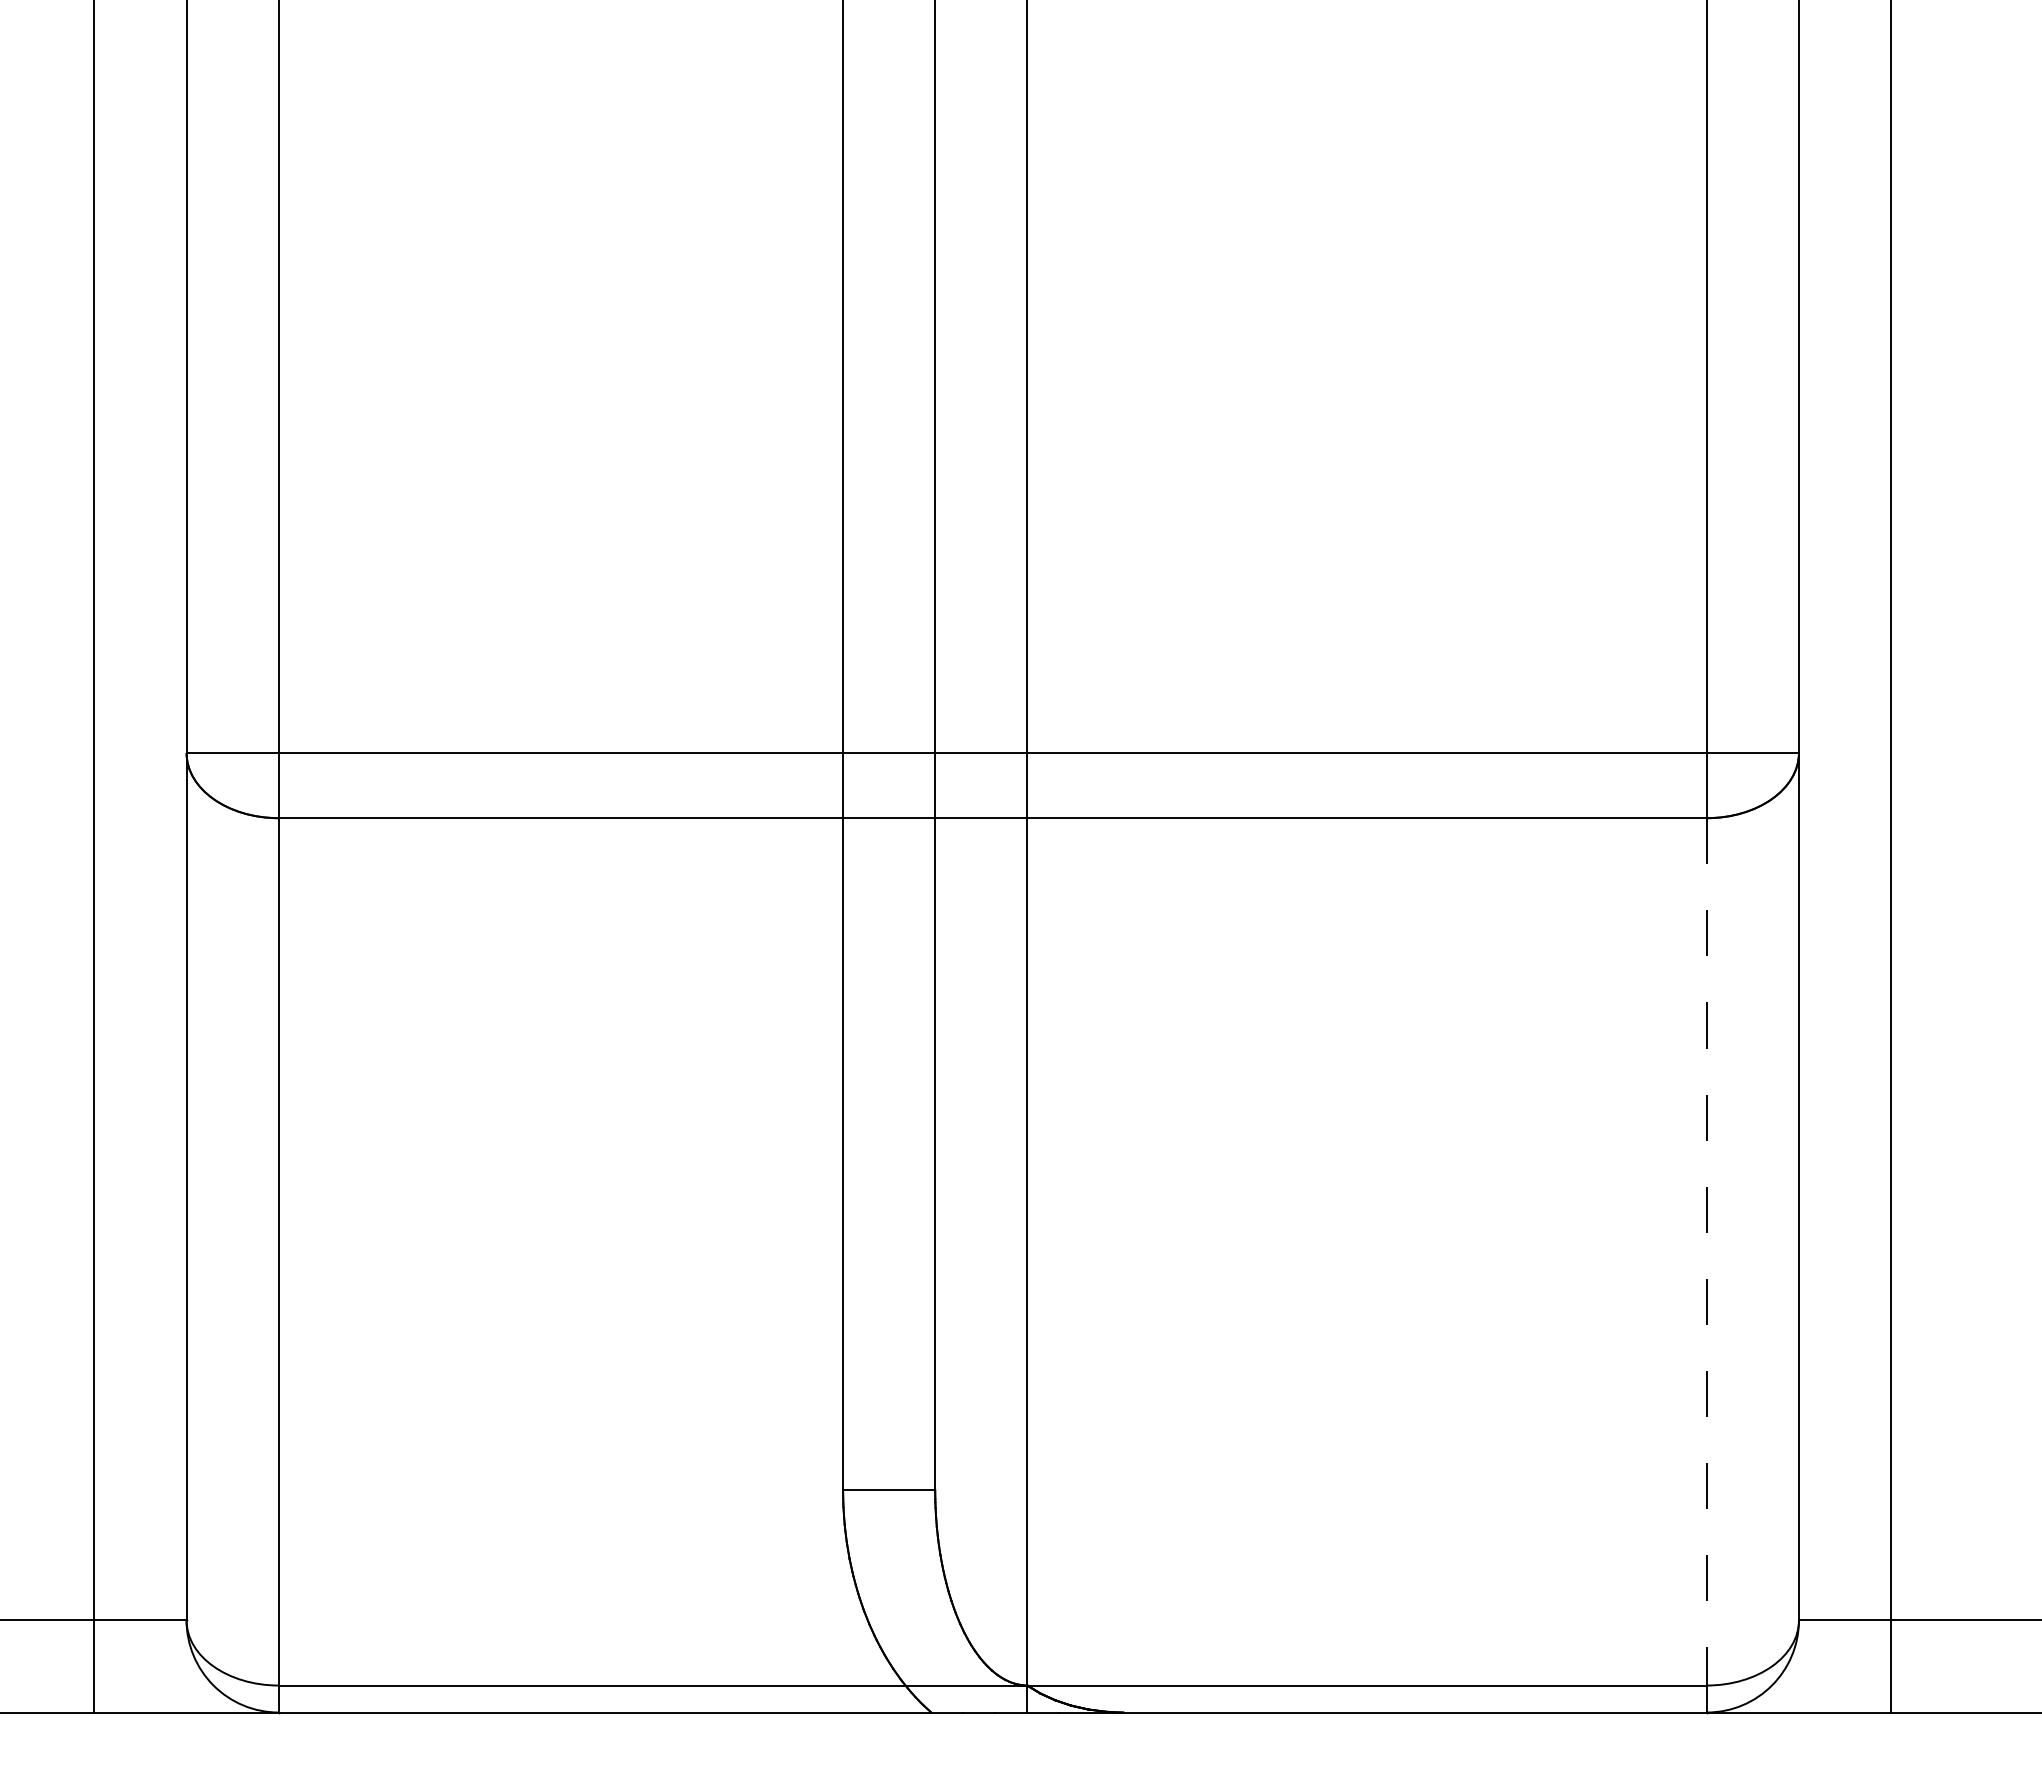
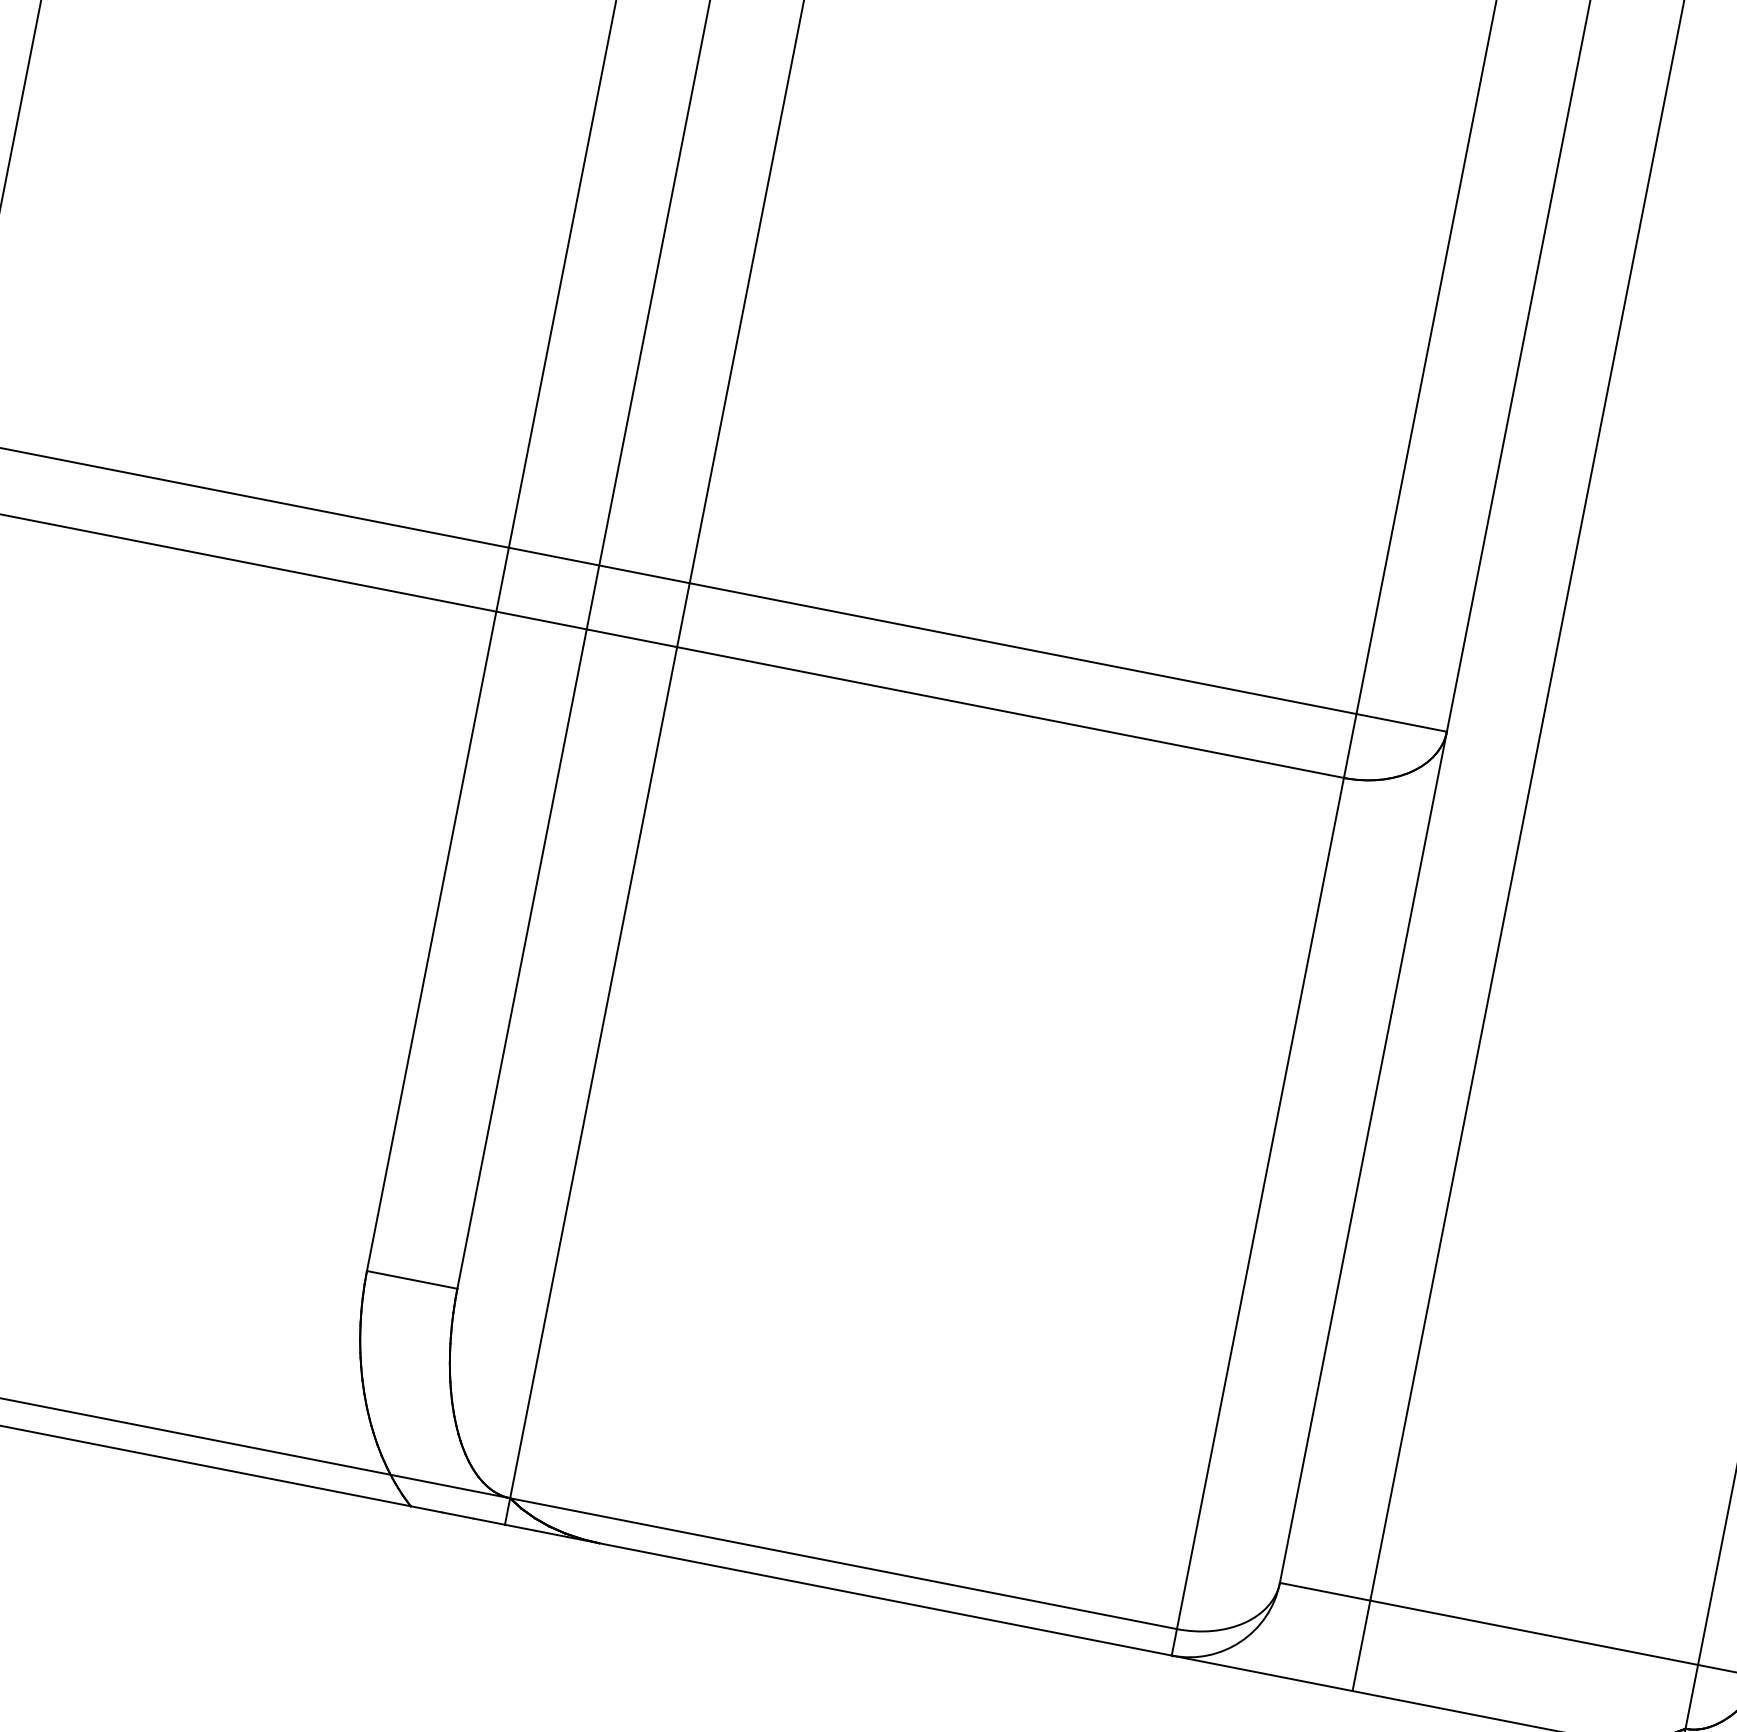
line: (1706, 1251) -> (1260, 1203), dashed -> solid

